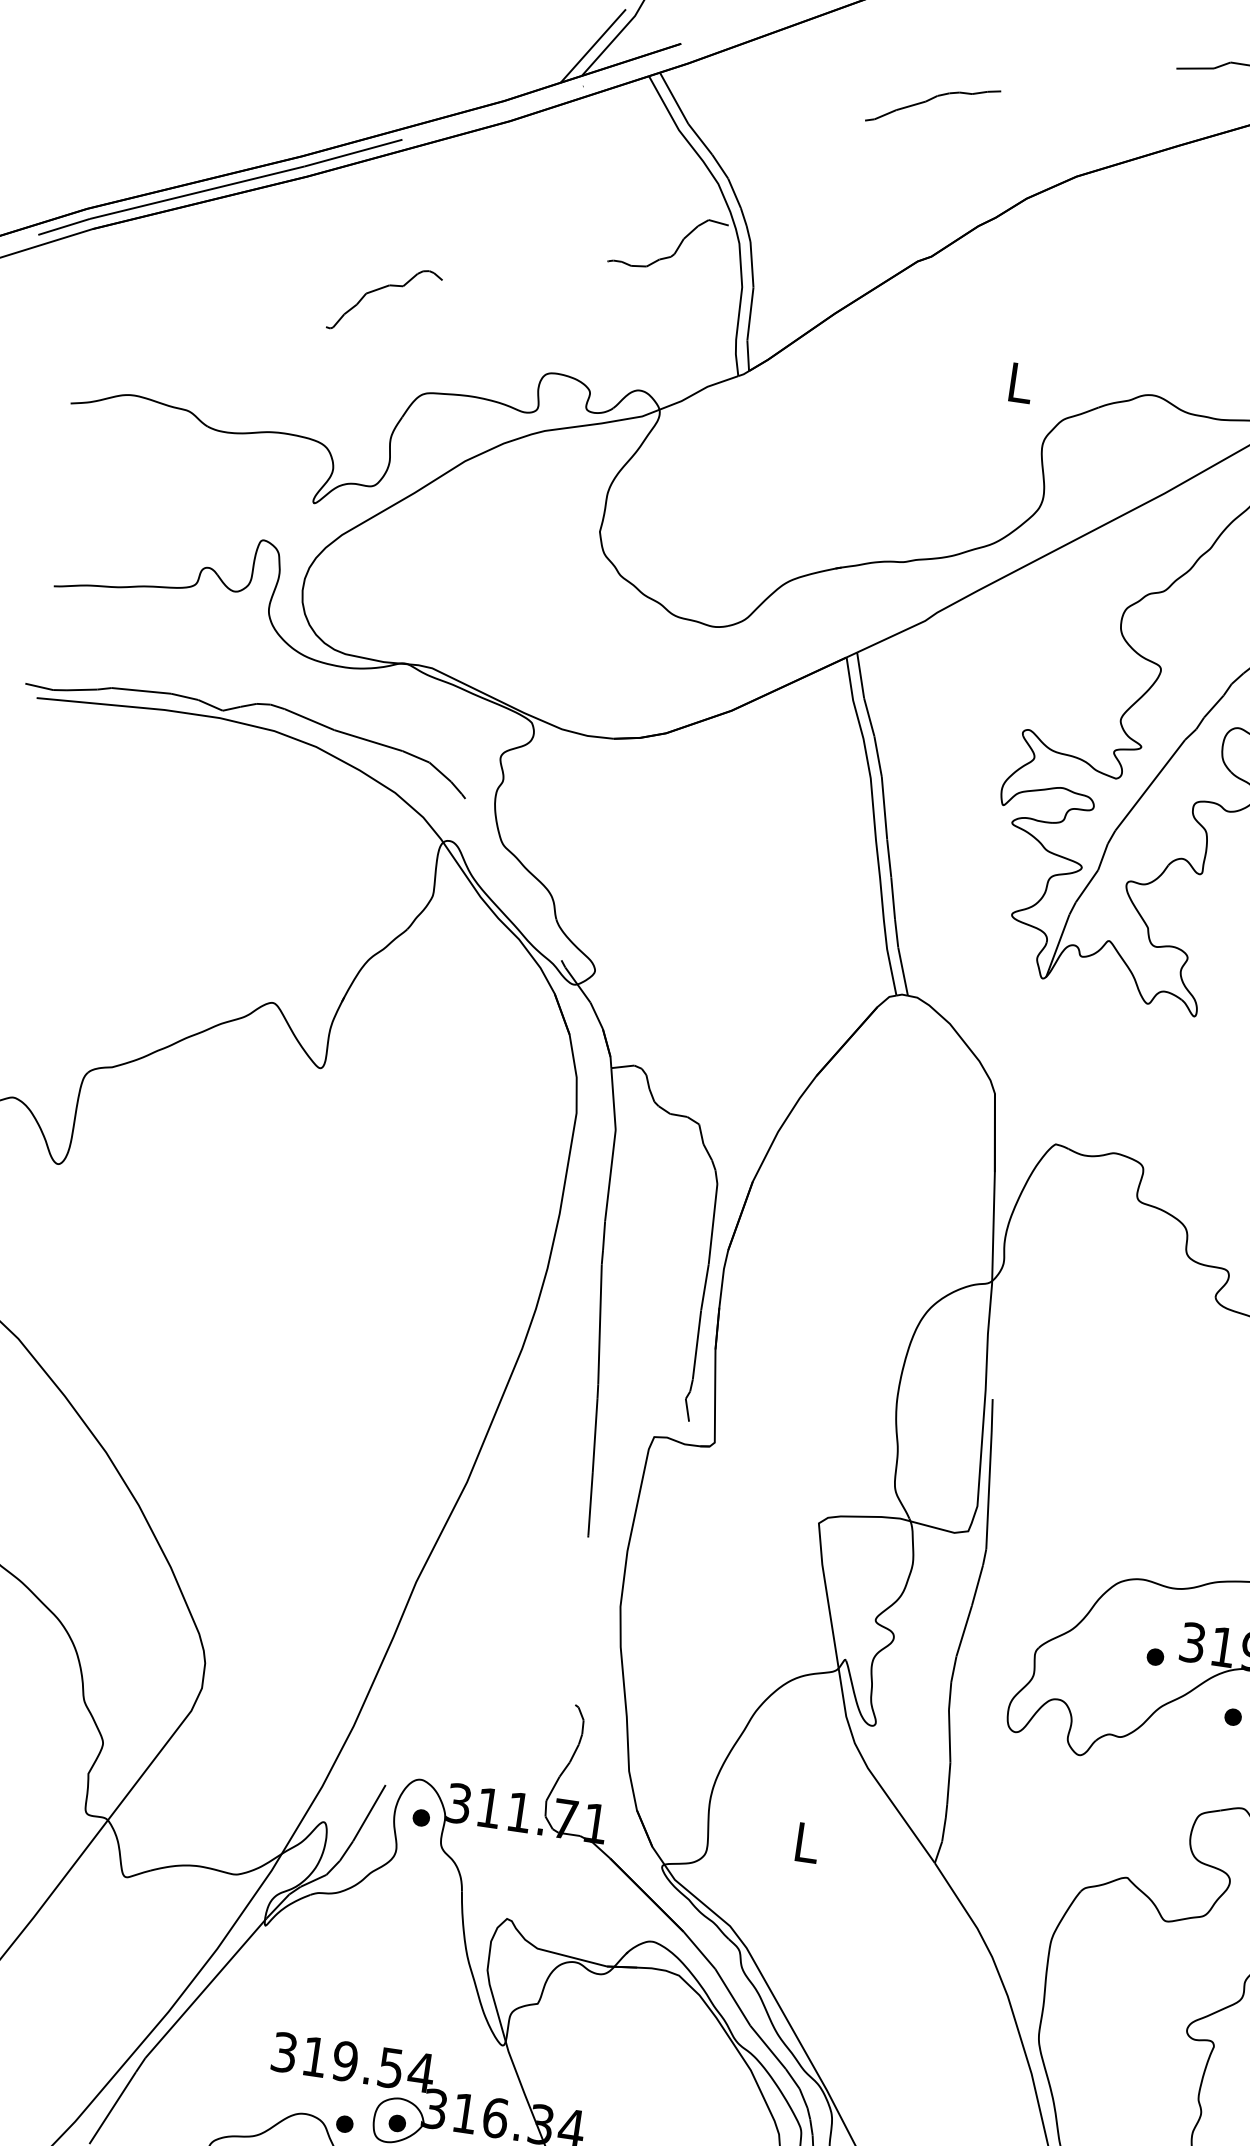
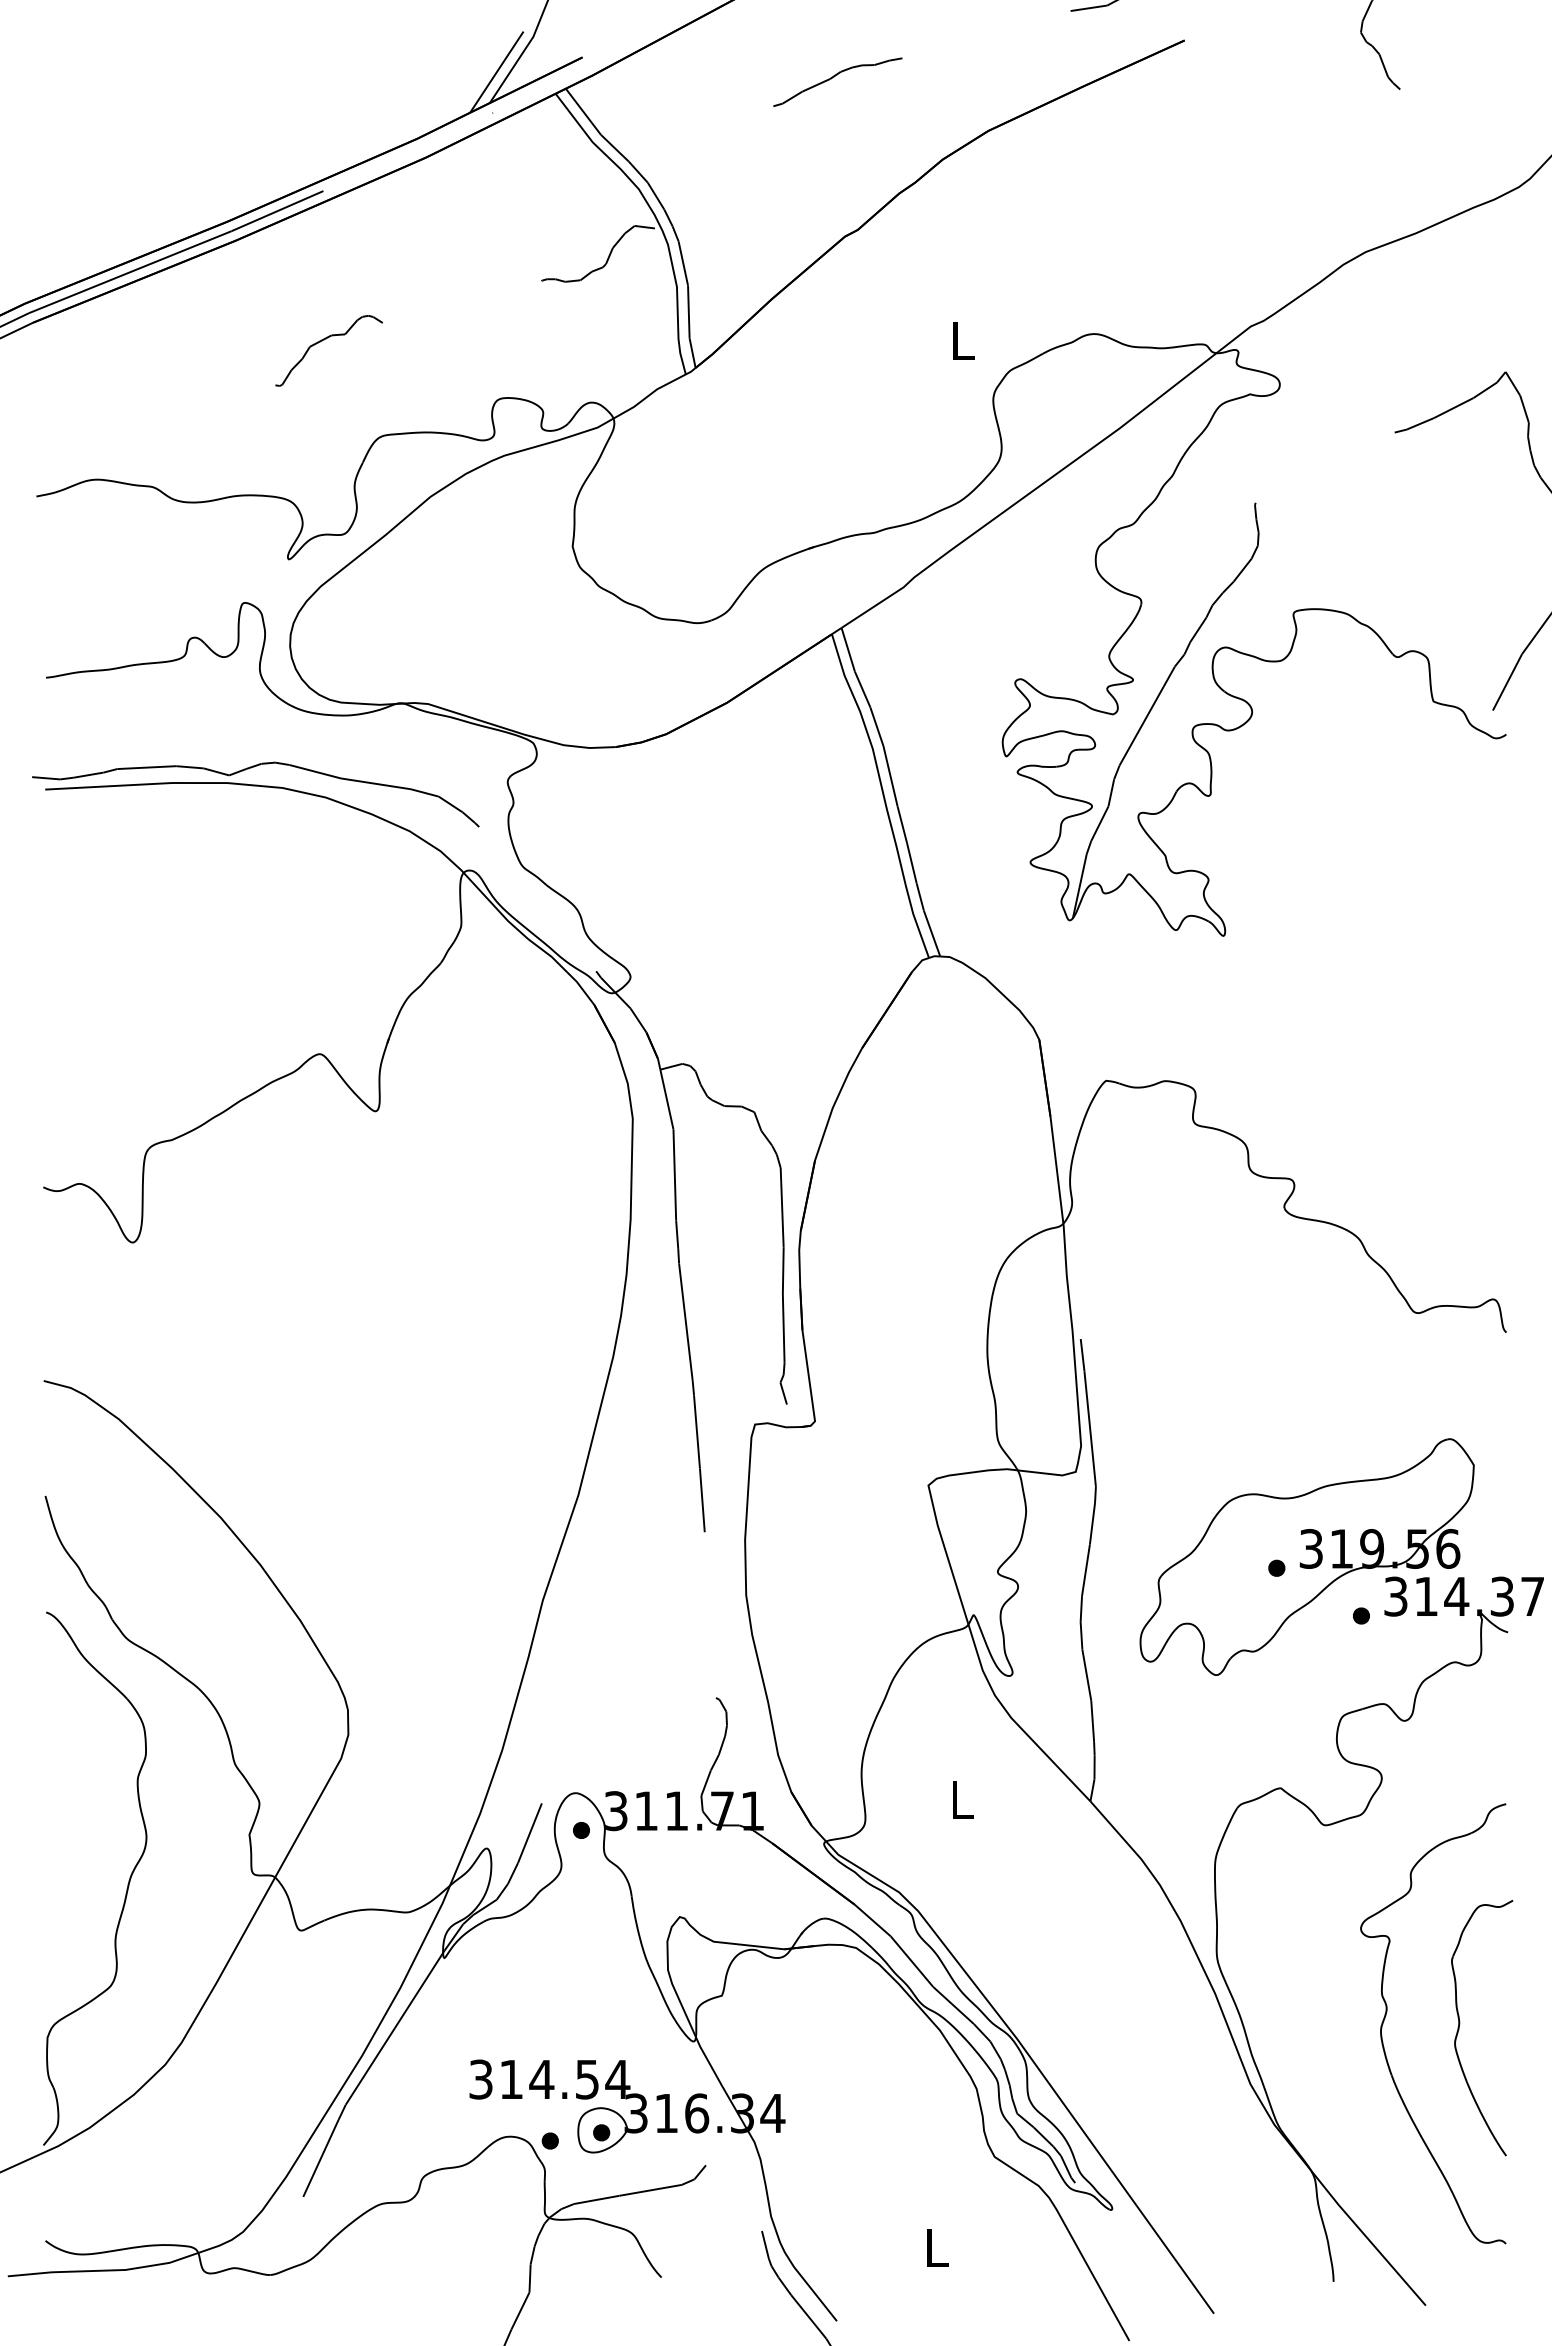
text: (344, 2061) -> (541, 2079), 319.54 -> 314.54

